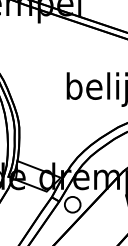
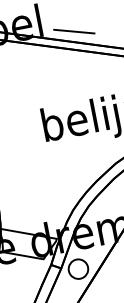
line: (105, 16) -> (73, 31), added

